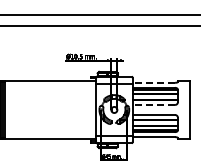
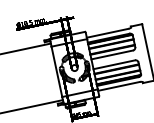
line: (153, 82) -> (107, 33), dashed -> solid
line: (153, 104) -> (111, 54), dashed -> solid

